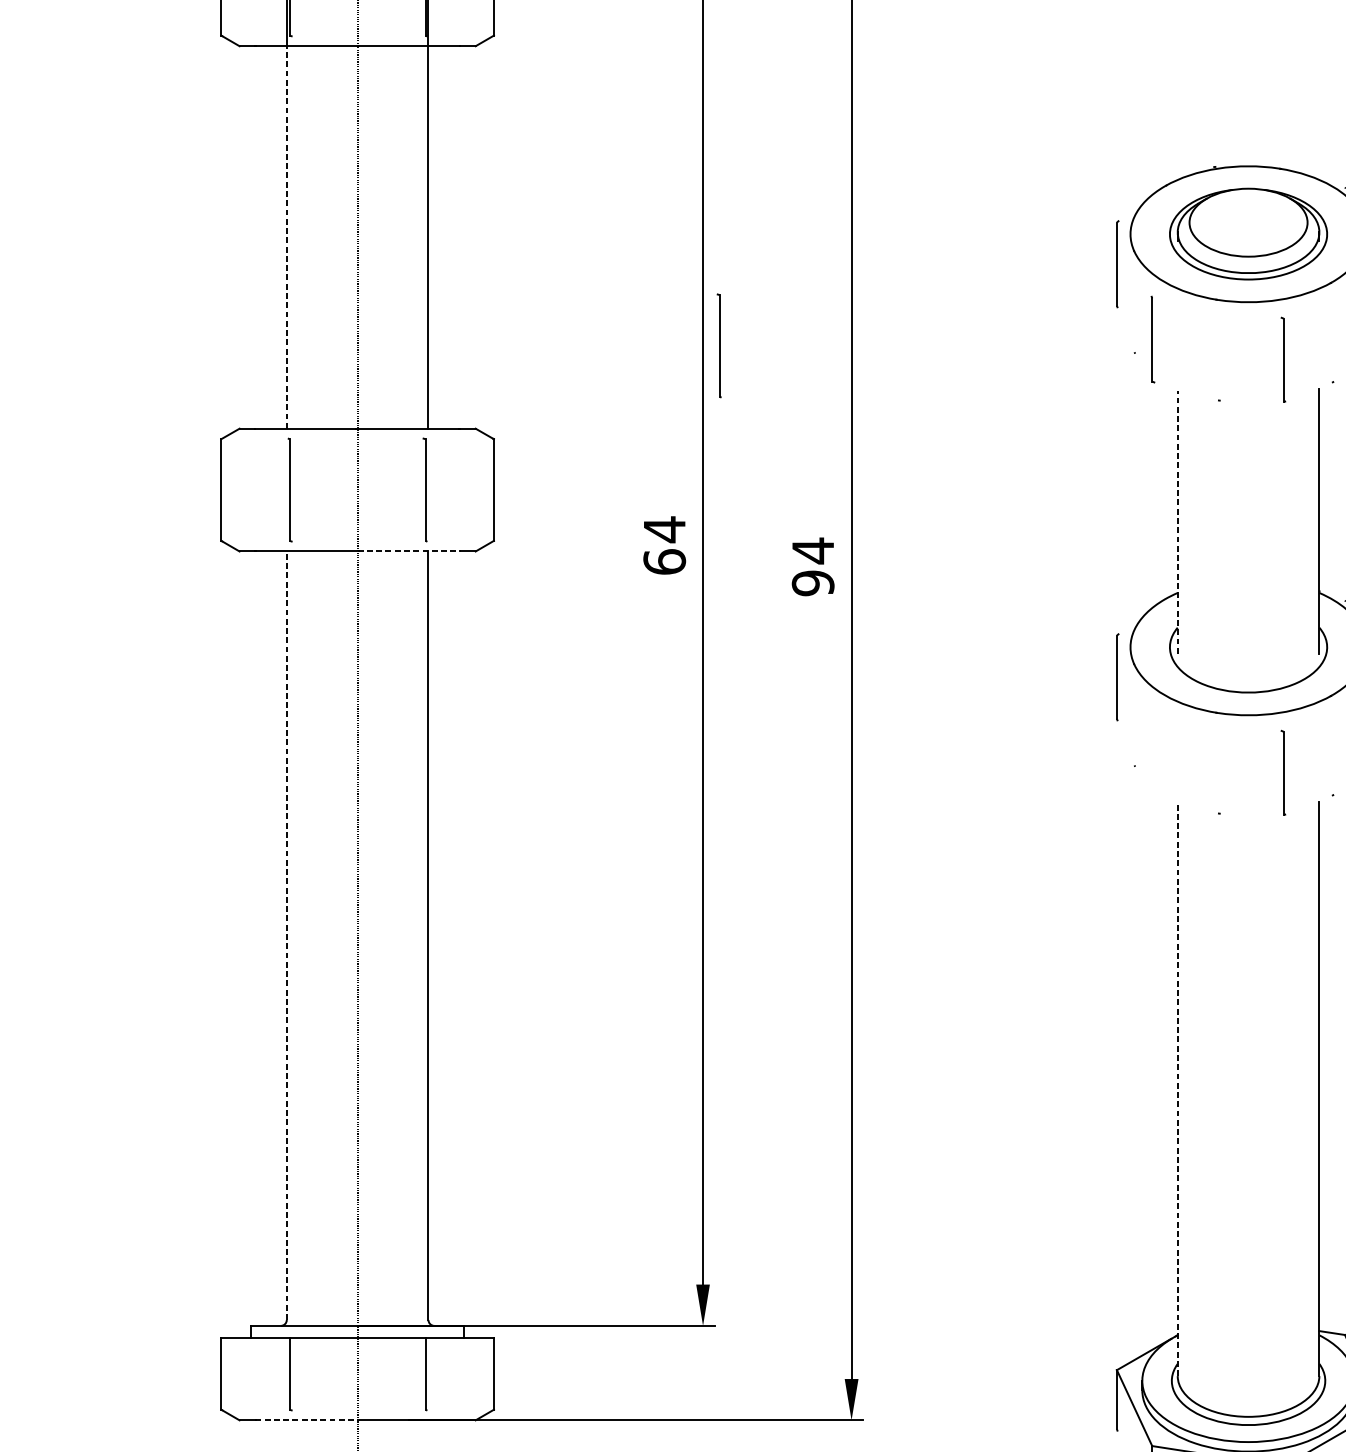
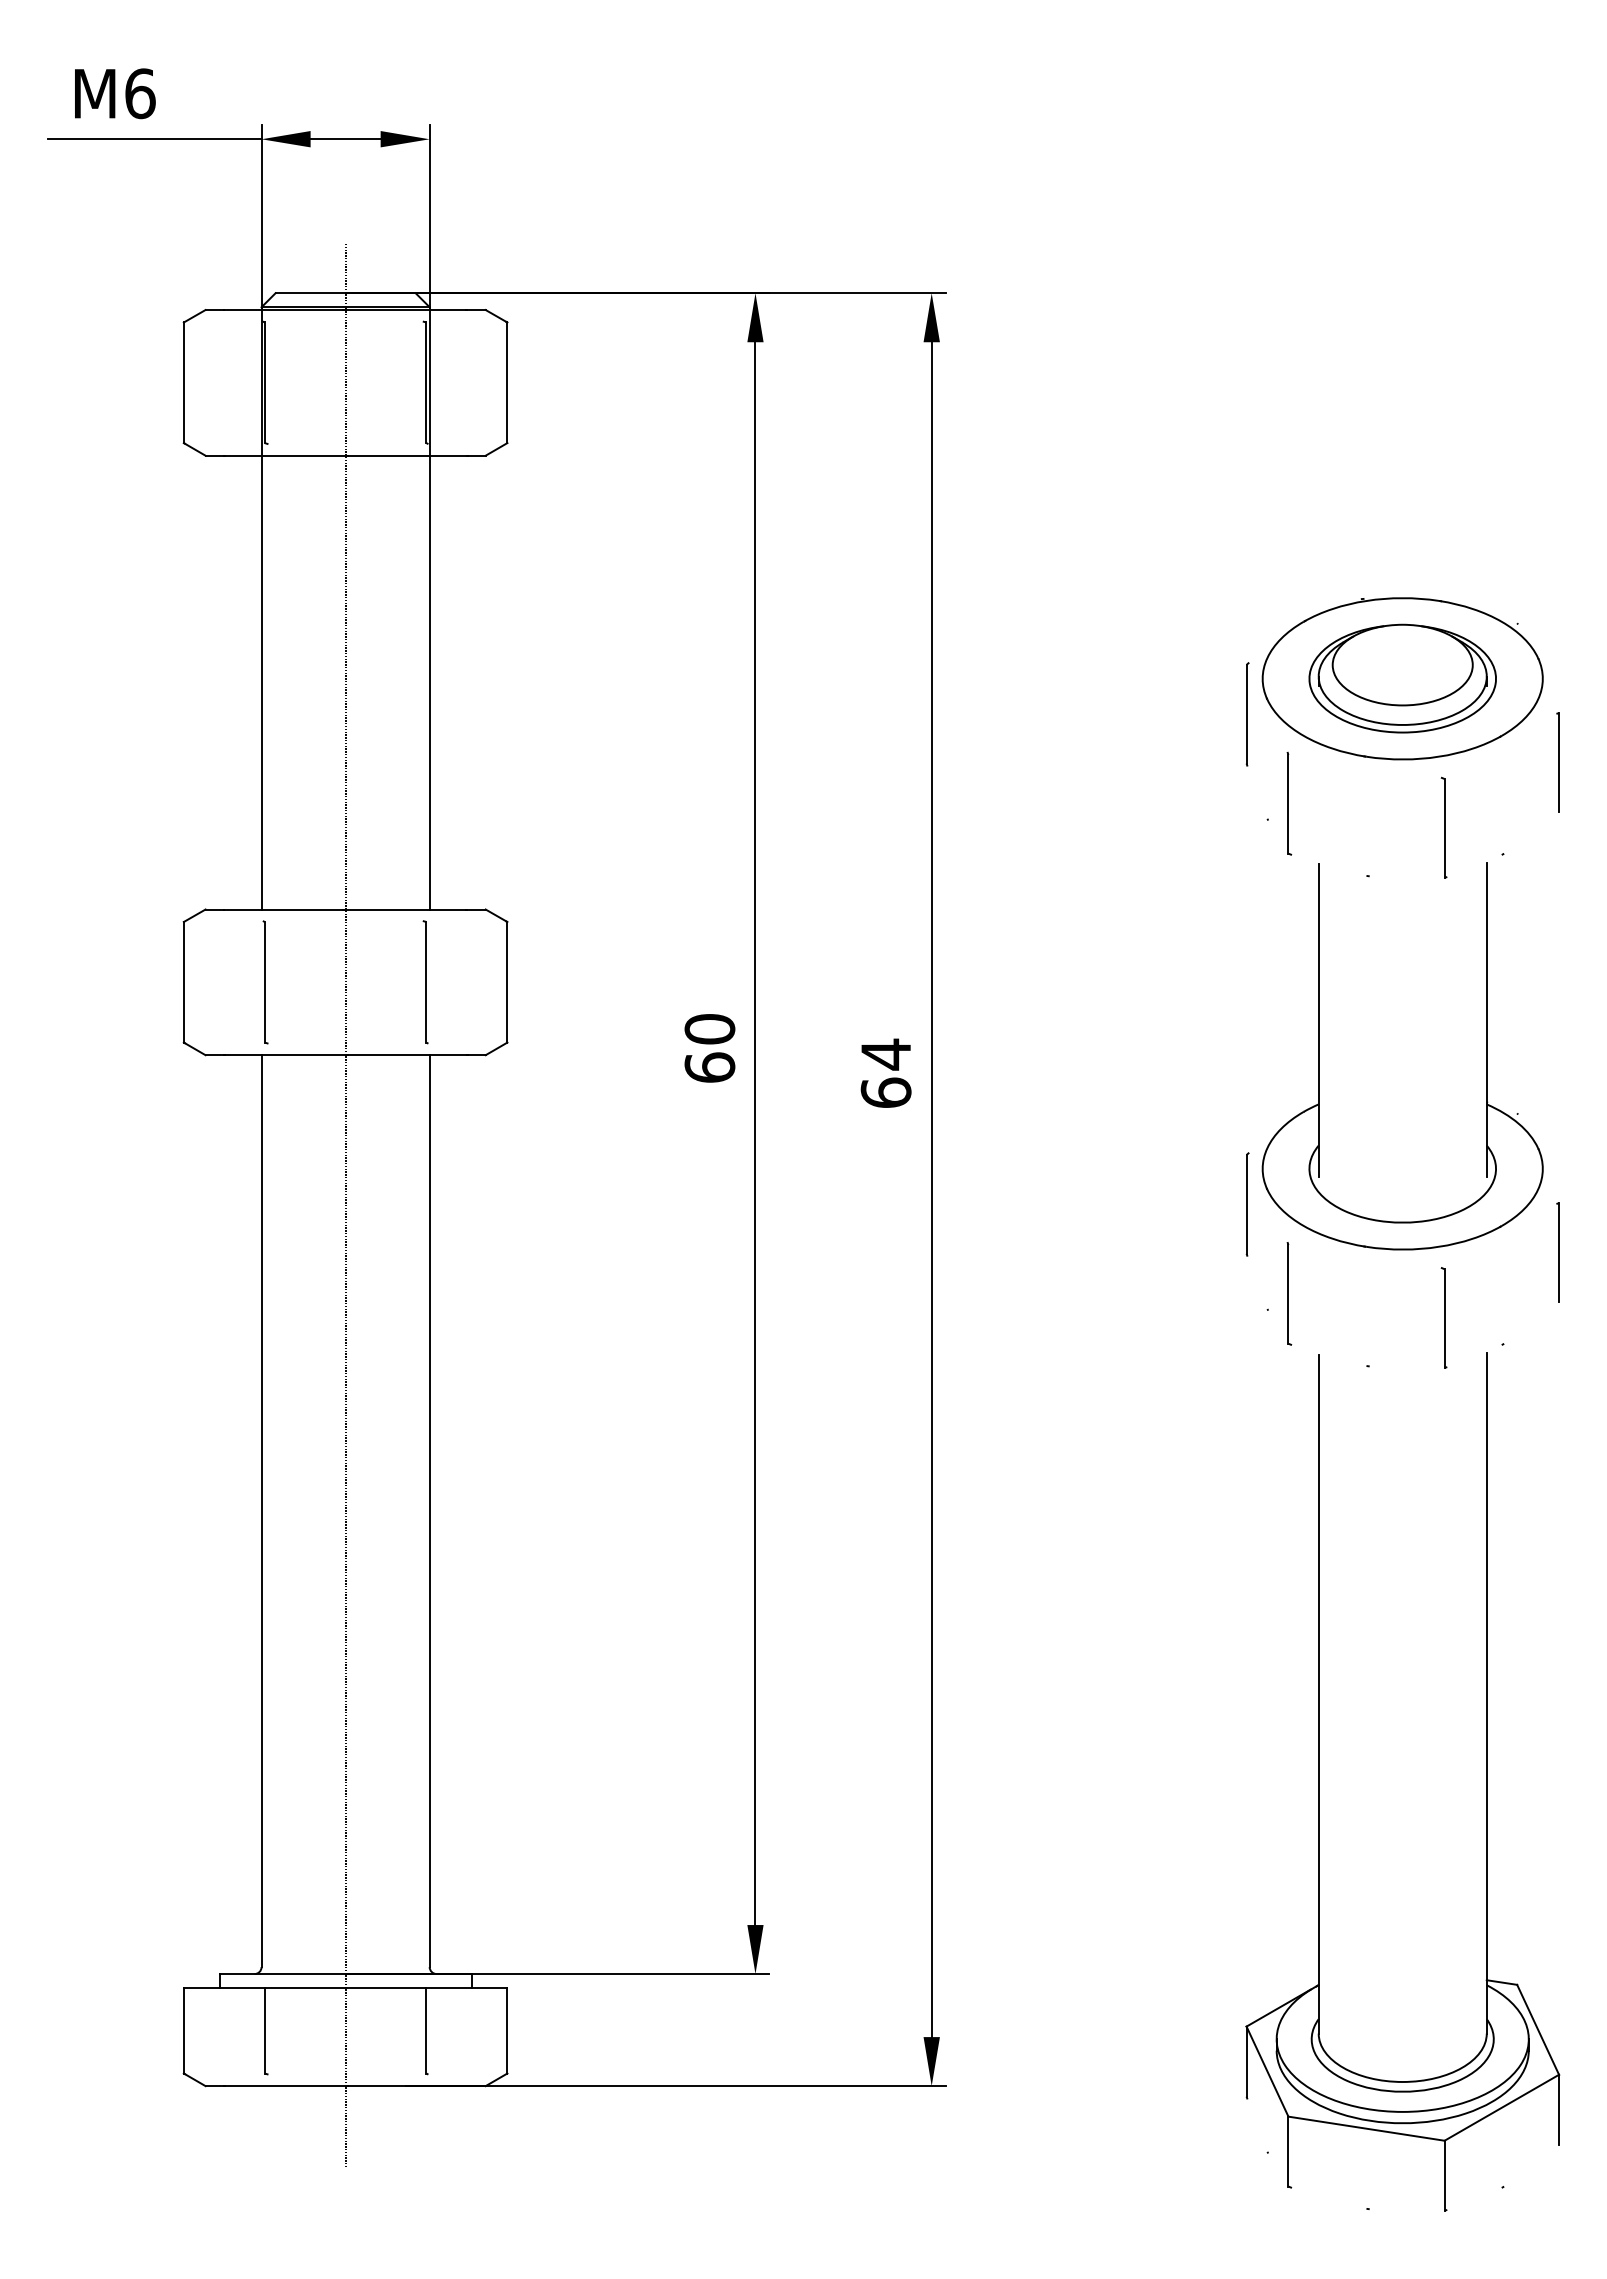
line: (286, 237) -> (261, 682), dashed -> solid
part: (719, 346) -> (774, 811), removed
line: (1177, 521) -> (1318, 1019), dashed -> solid
text: (664, 529) -> (709, 1029), 64 -> 60
line: (408, 551) -> (406, 1055), dashed -> solid
text: (812, 582) -> (885, 1092), 94 -> 64
part: (1153, 752) -> (1289, 1293), added
line: (286, 936) -> (261, 1511), dashed -> solid
line: (1177, 1090) -> (1318, 1694), dashed -> solid
line: (306, 1420) -> (284, 2086), dashed -> solid

